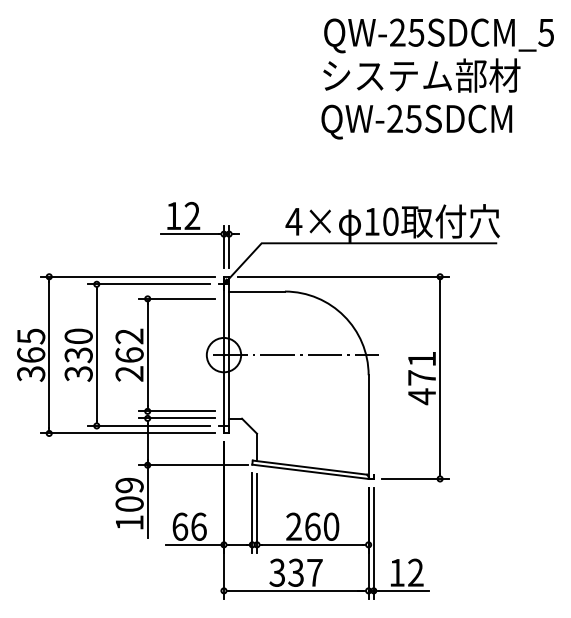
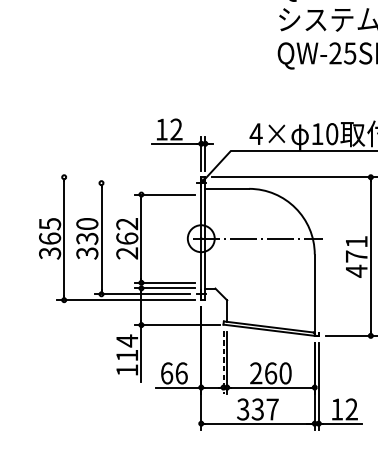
line: (127, 276) -> (125, 177), removed
line: (149, 284) -> (142, 183), removed
text: (129, 494) -> (127, 348), 109 -> 114
line: (252, 513) -> (223, 362), solid -> dashed

